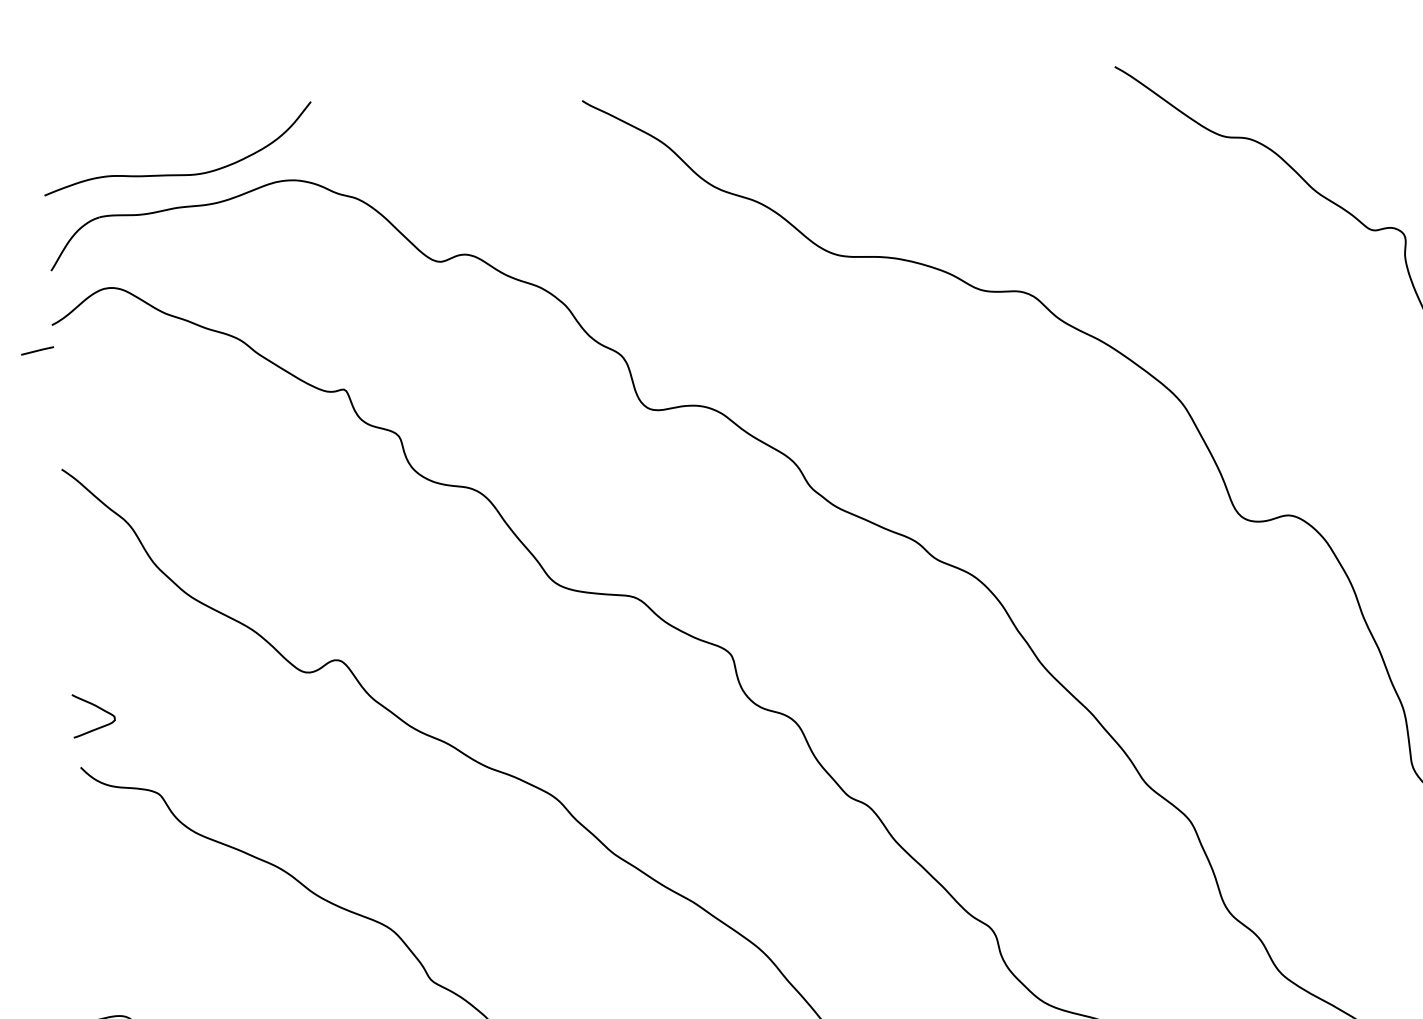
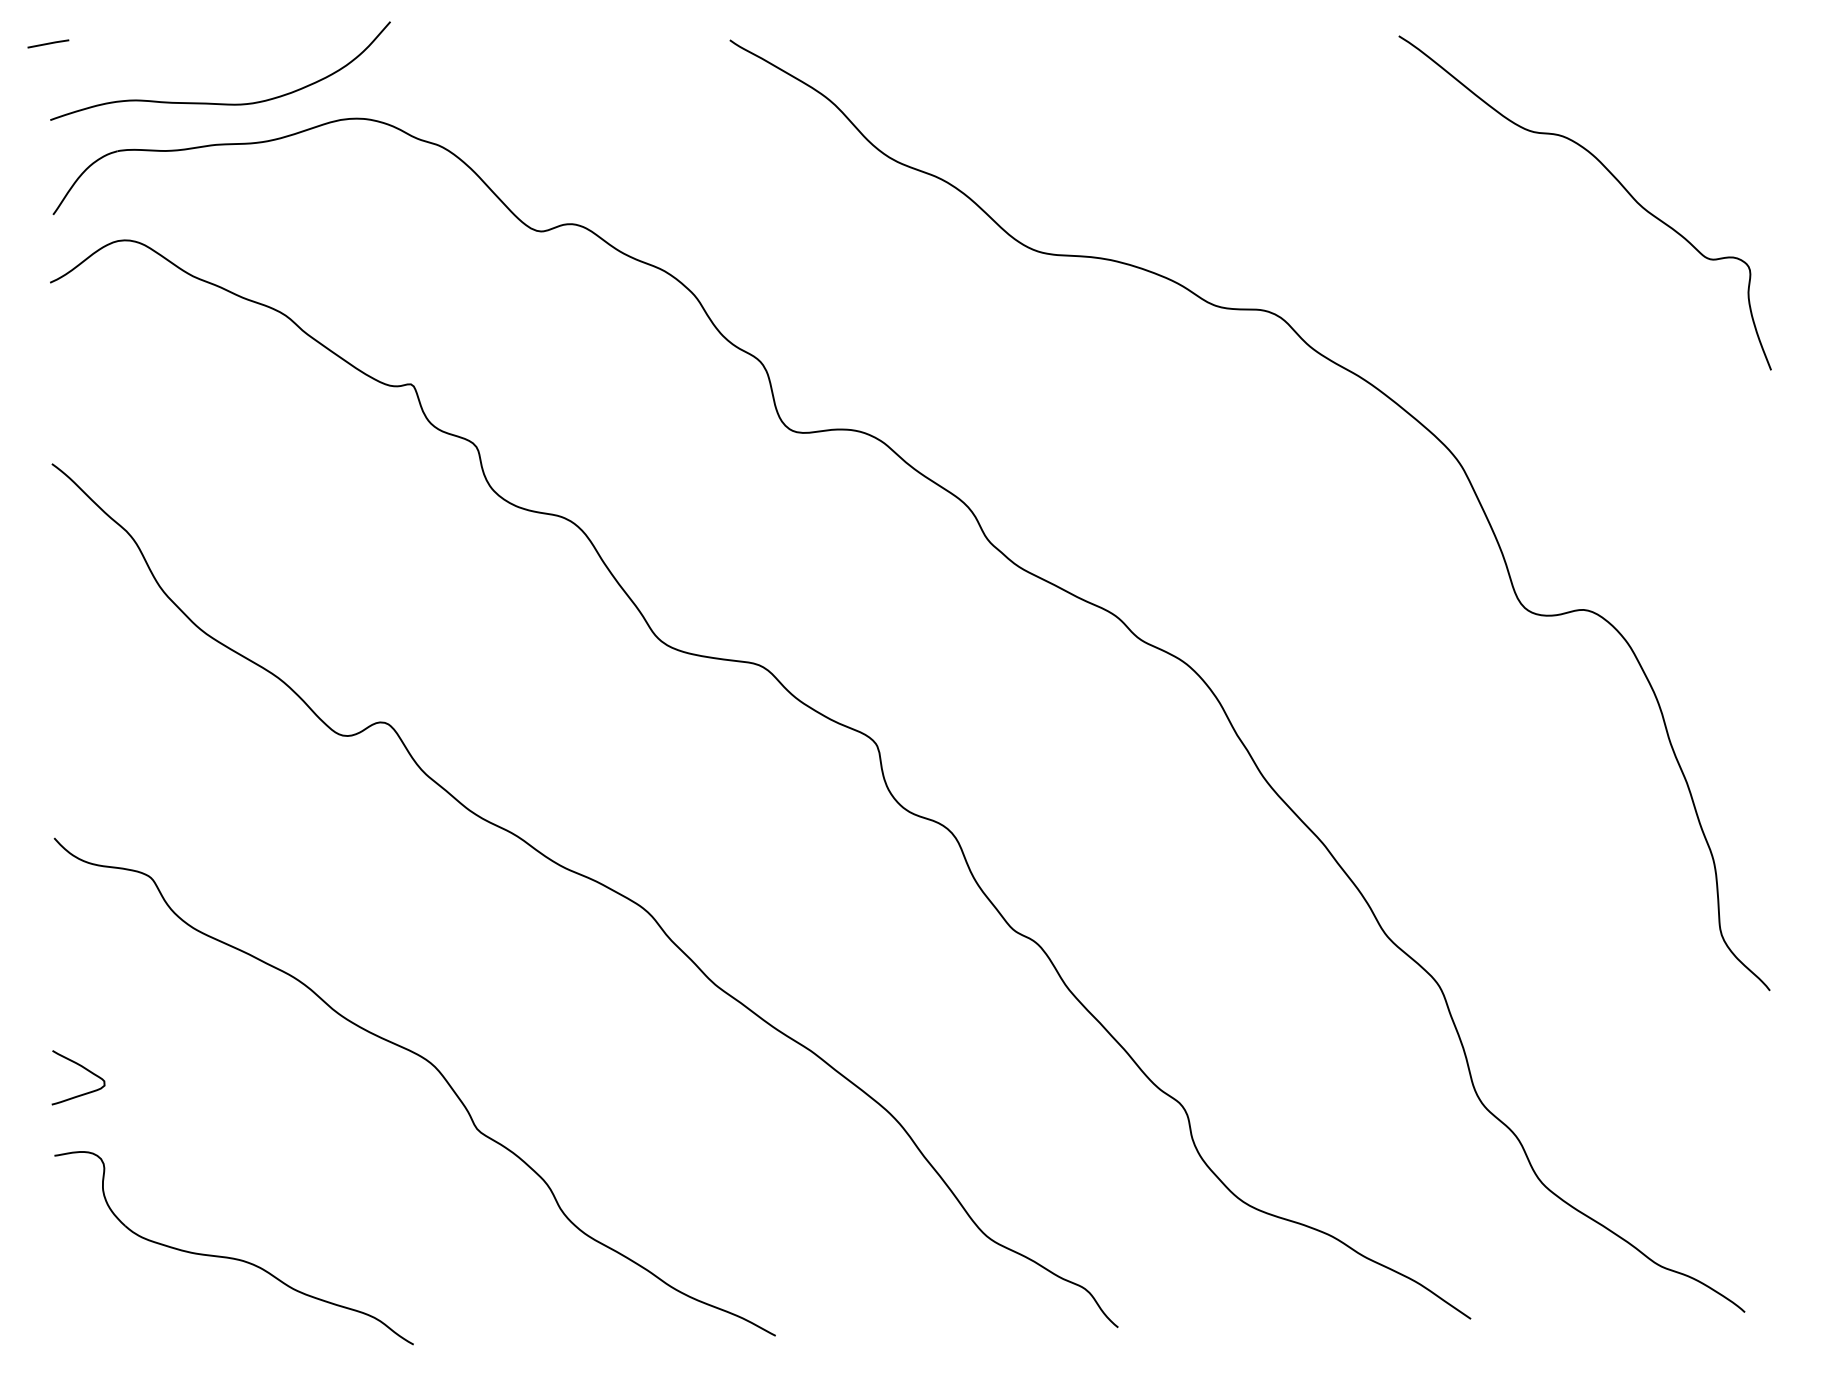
line: (37, 350) -> (48, 43), moved
curve: (98, 708) -> (84, 1069), moved

